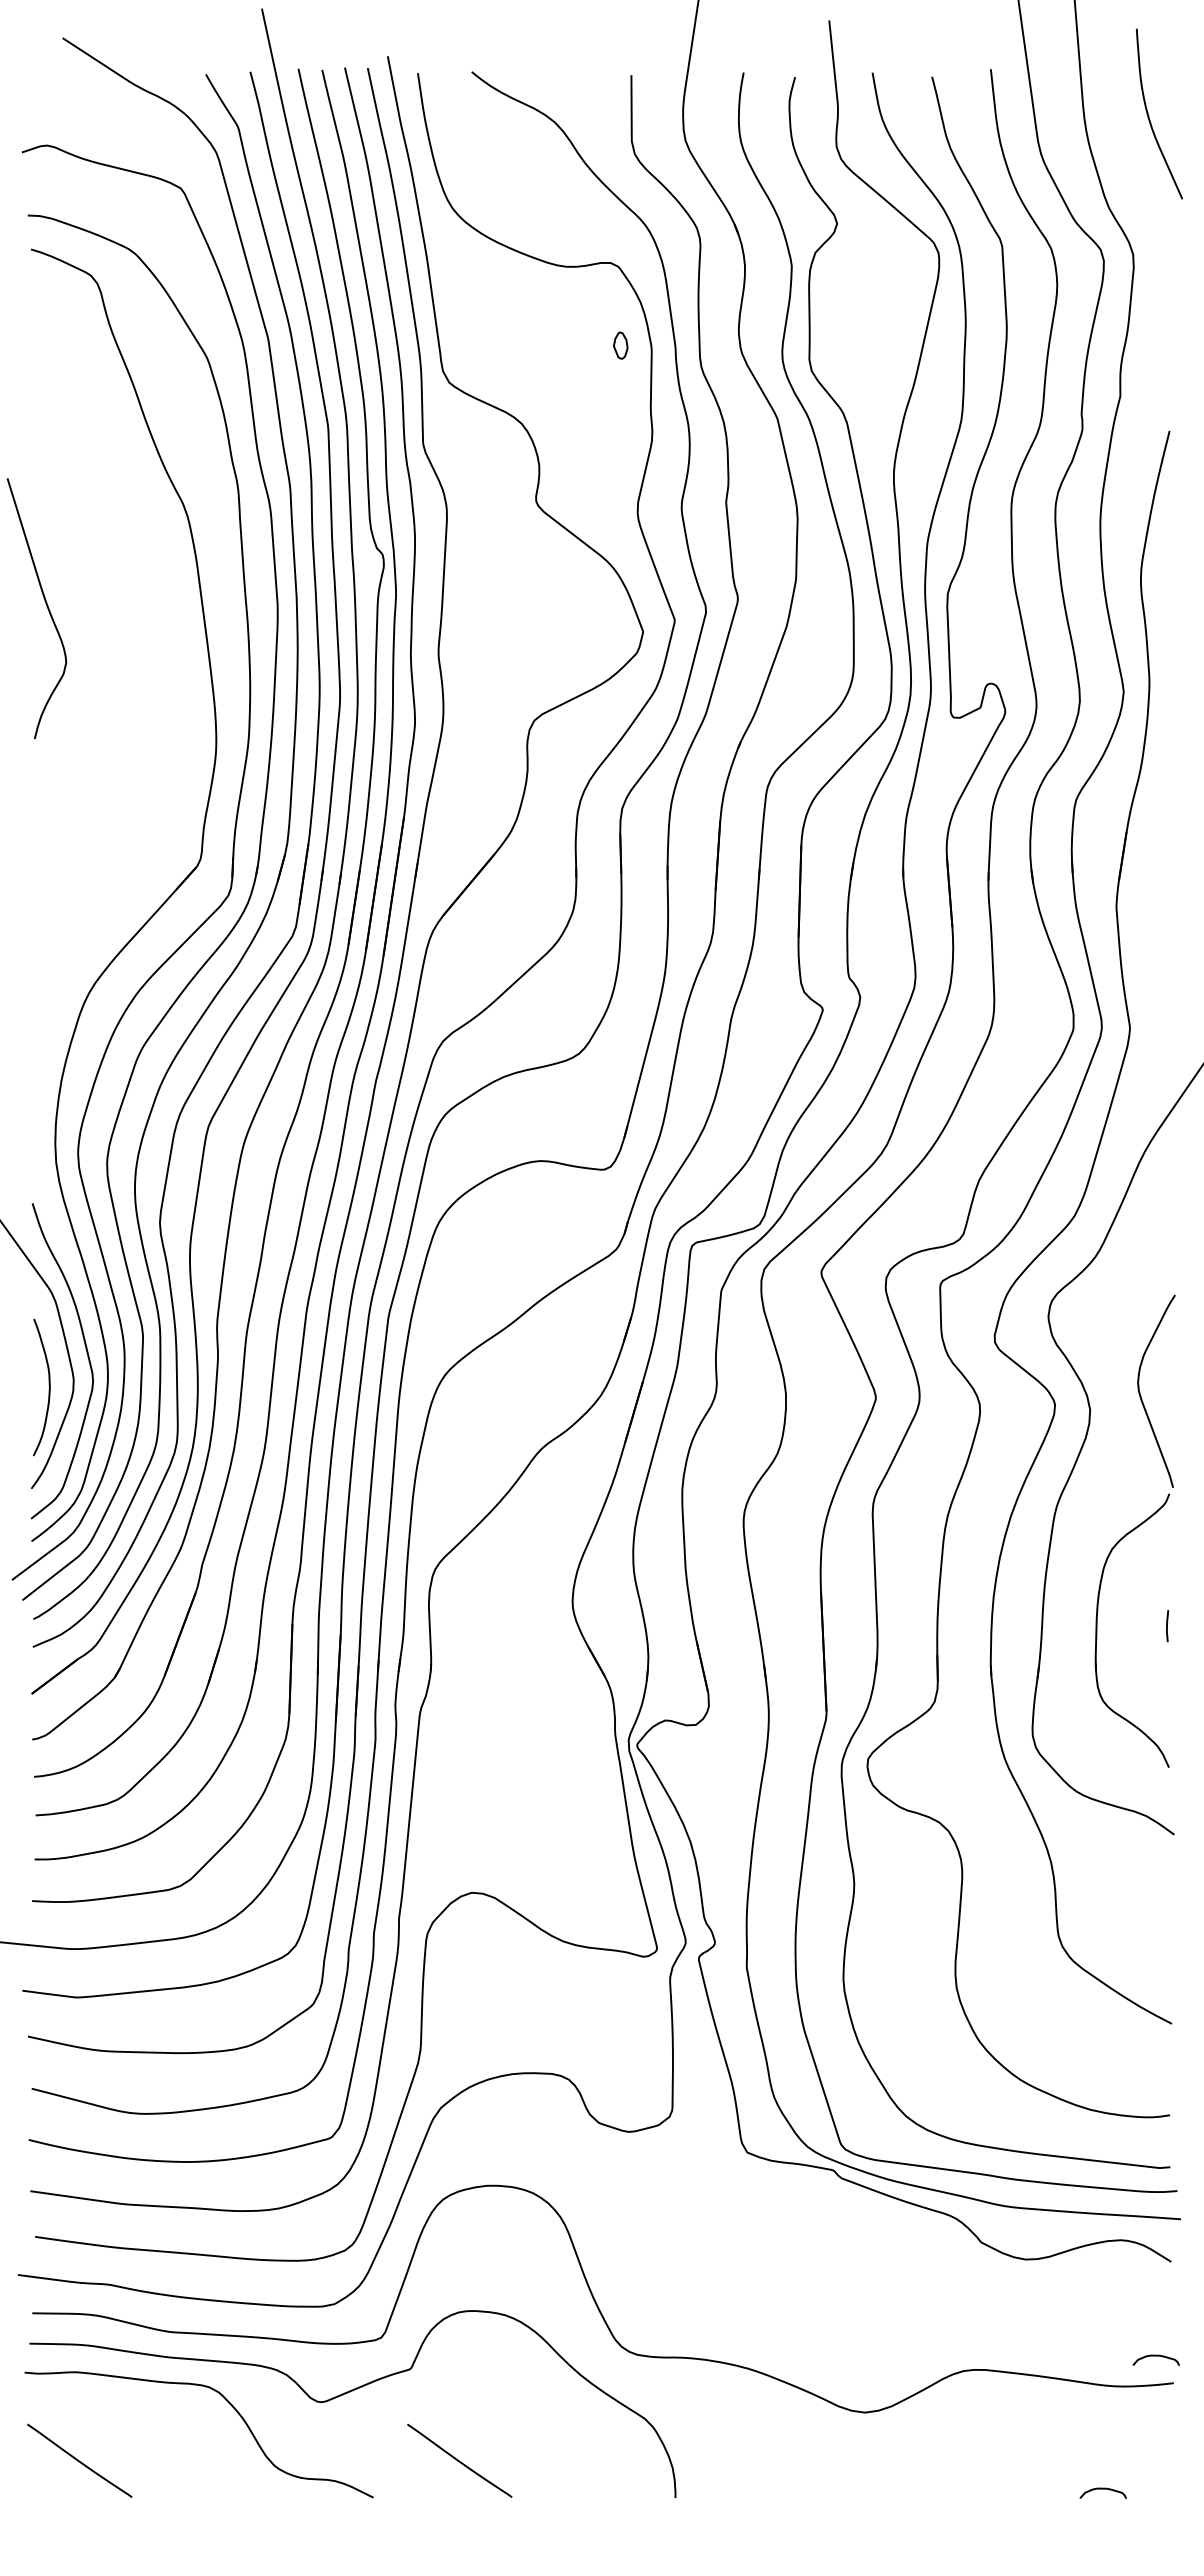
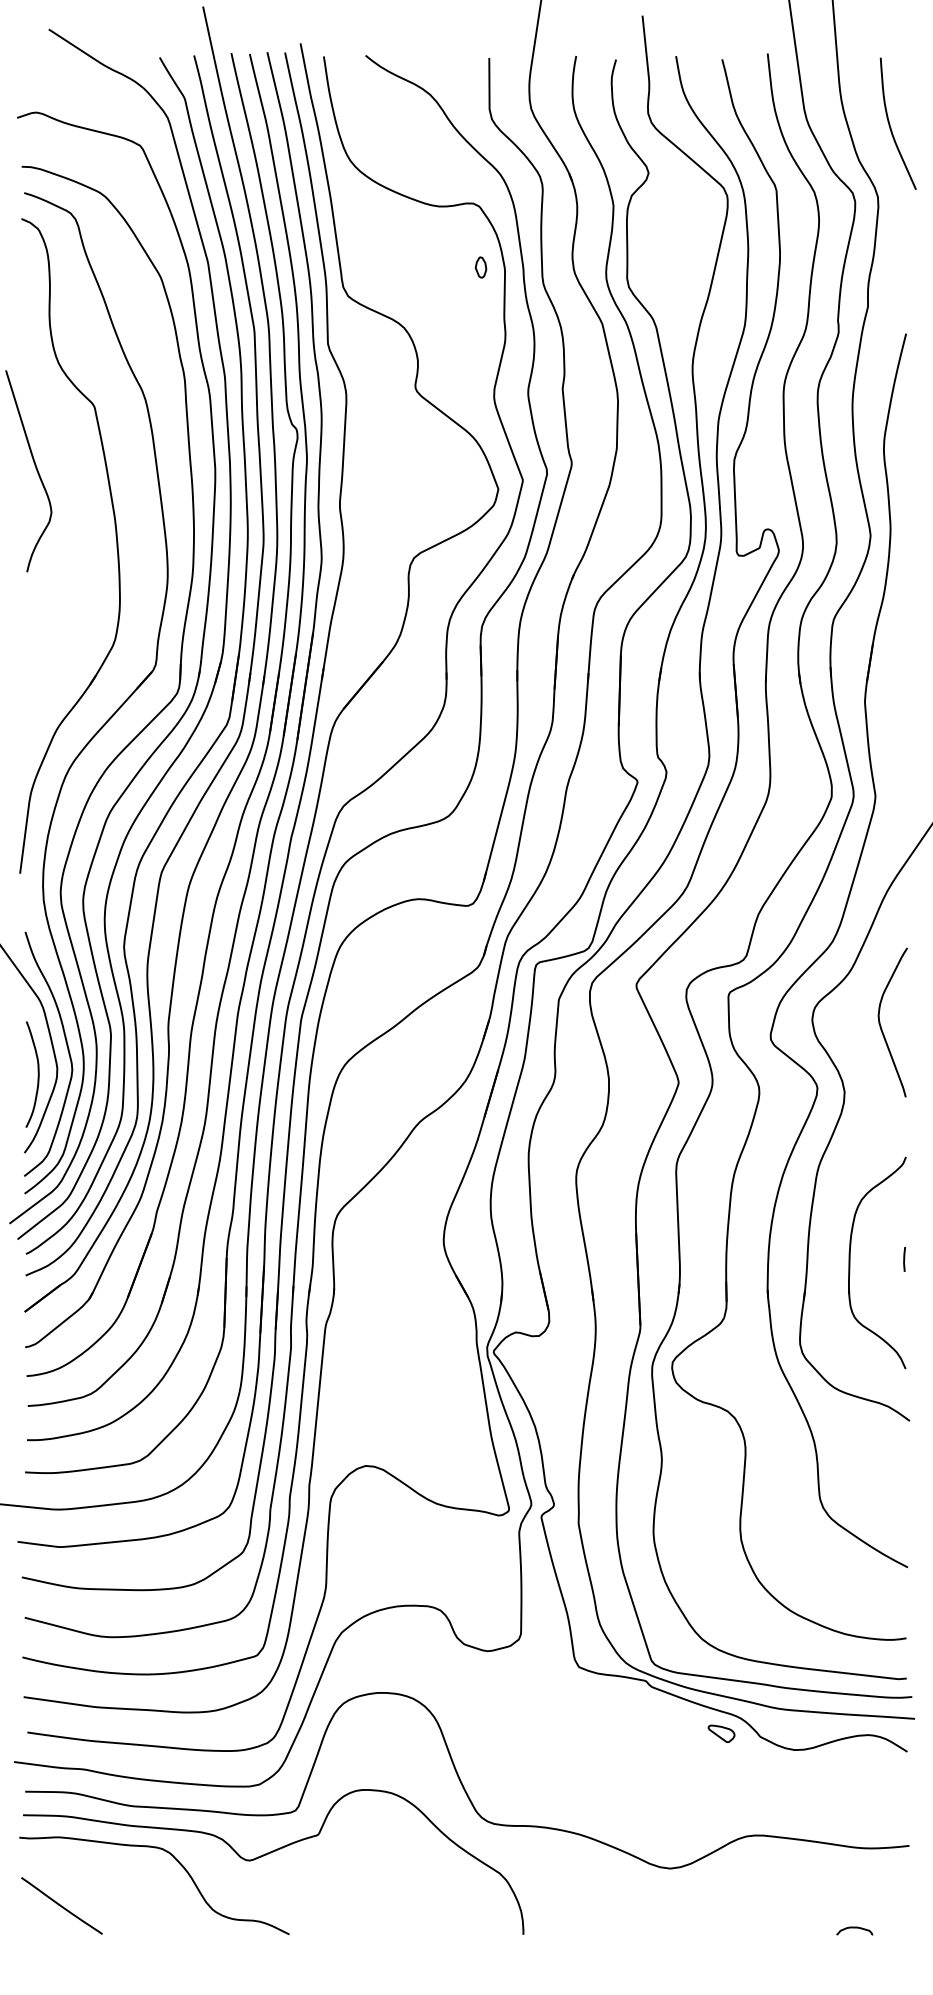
curve: (1149, 116) -> (890, 125), moved
part: (149, 696) -> (115, 539), added
curve: (1141, 1395) -> (881, 1025), moved
part: (930, 2238) -> (720, 1733), added
curve: (1155, 2356) -> (895, 1825), removed
curve: (459, 2460) -> (356, 1905), removed

